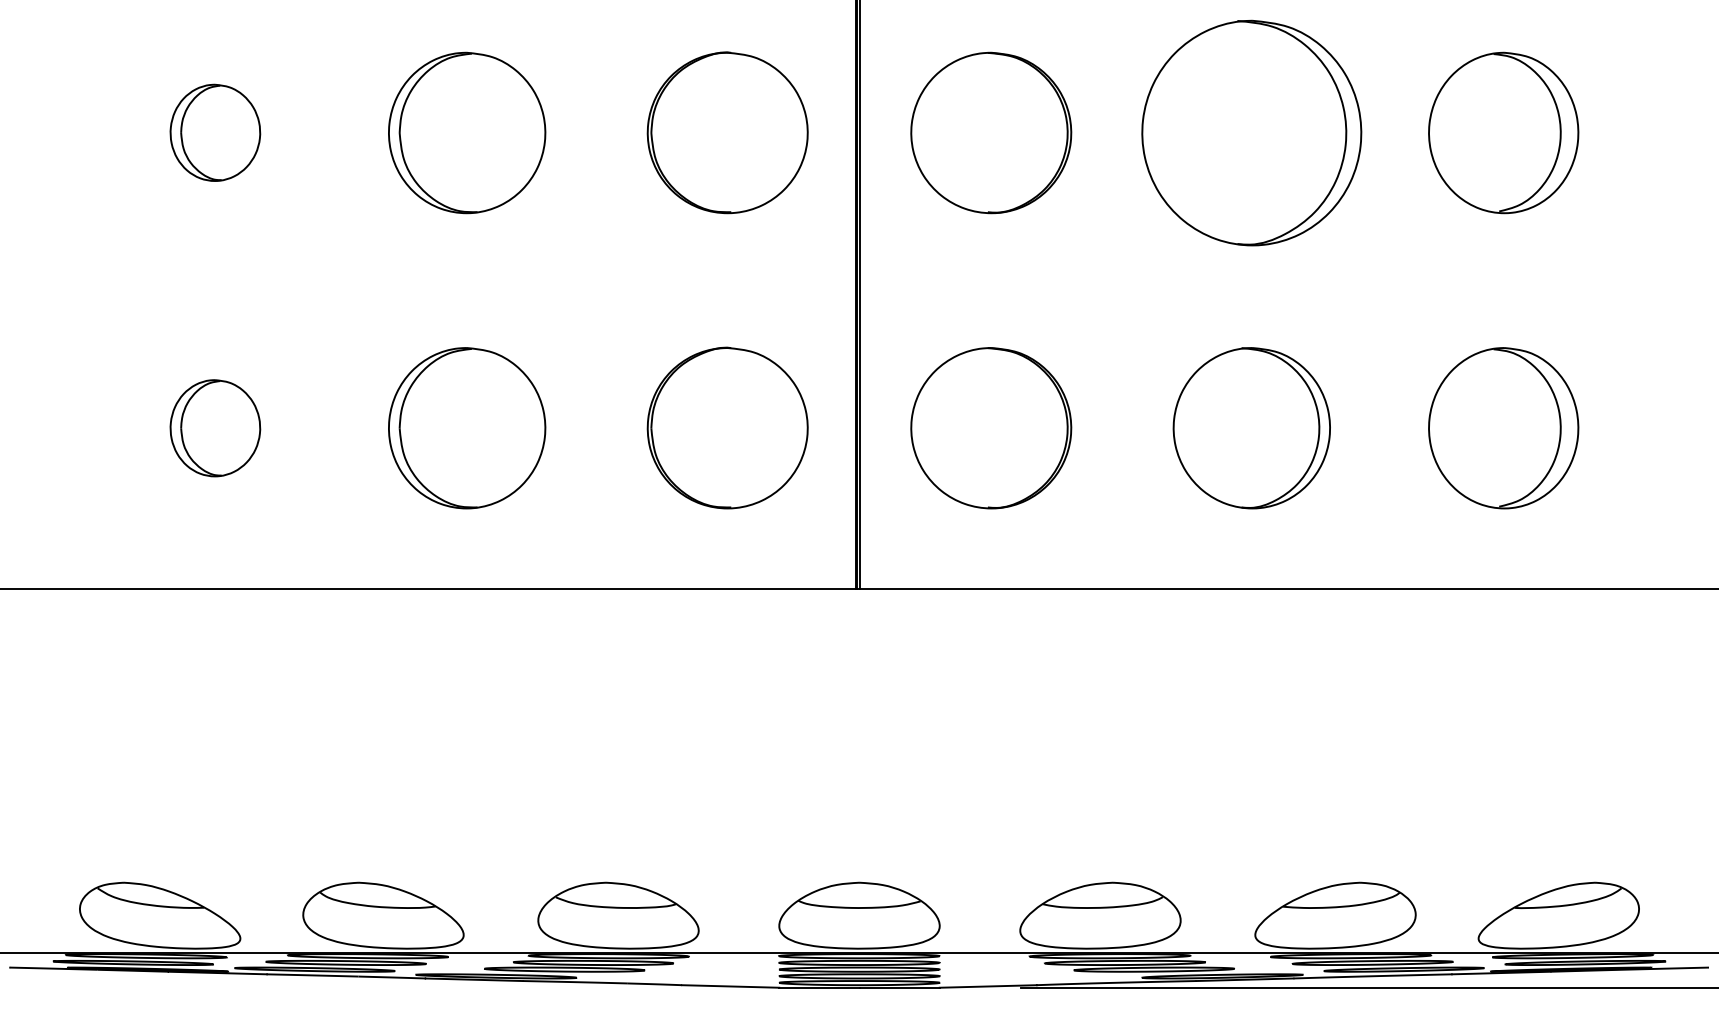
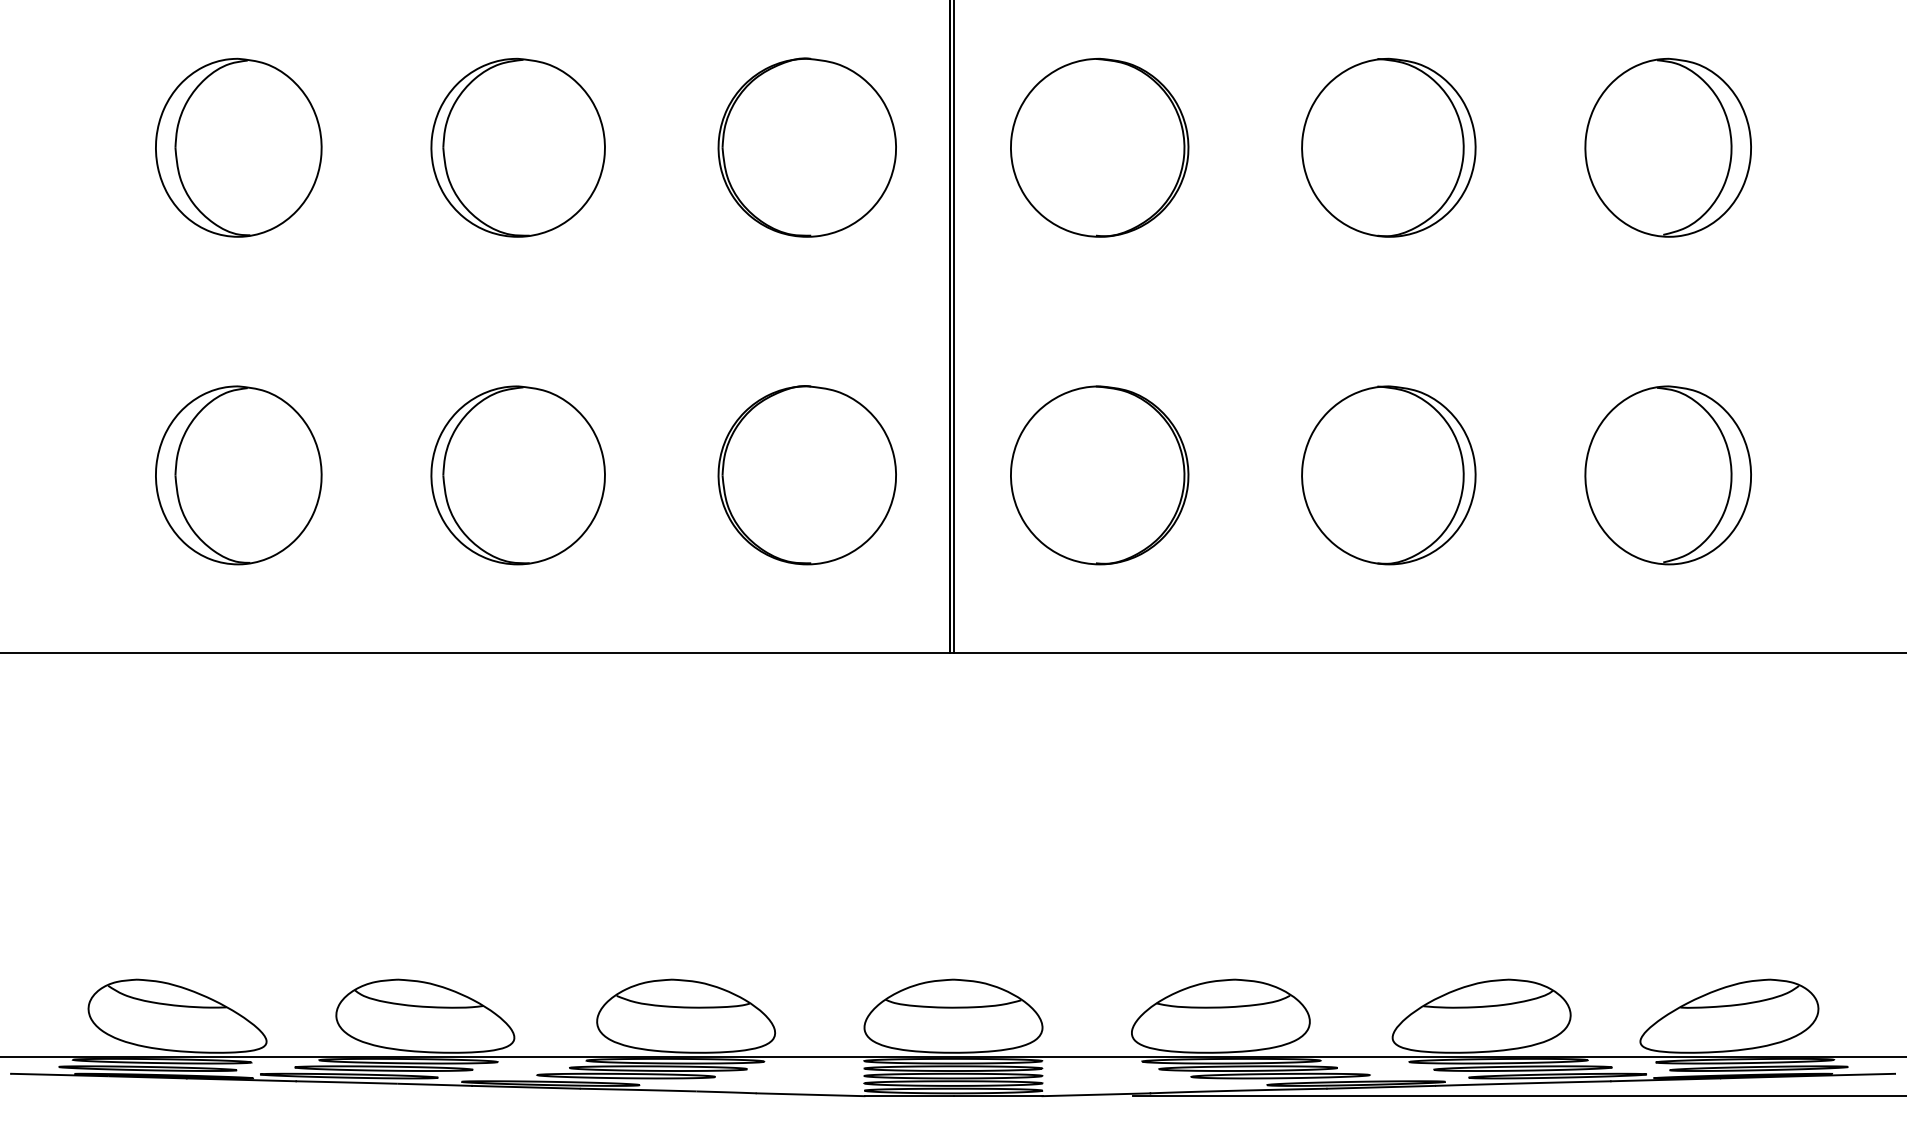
part: (215, 132) -> (238, 147), size x1.67
part: (1251, 132) -> (1388, 147), size x0.71
part: (215, 428) -> (238, 475), size x1.67

